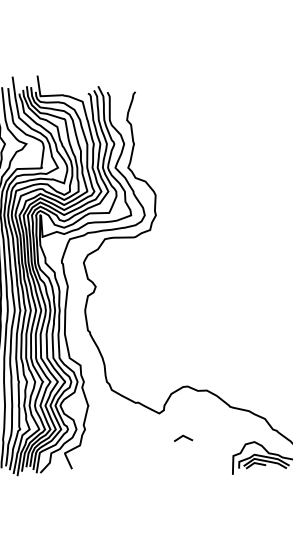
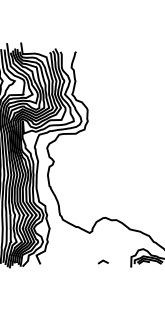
line: (181, 437) -> (102, 261), moved

